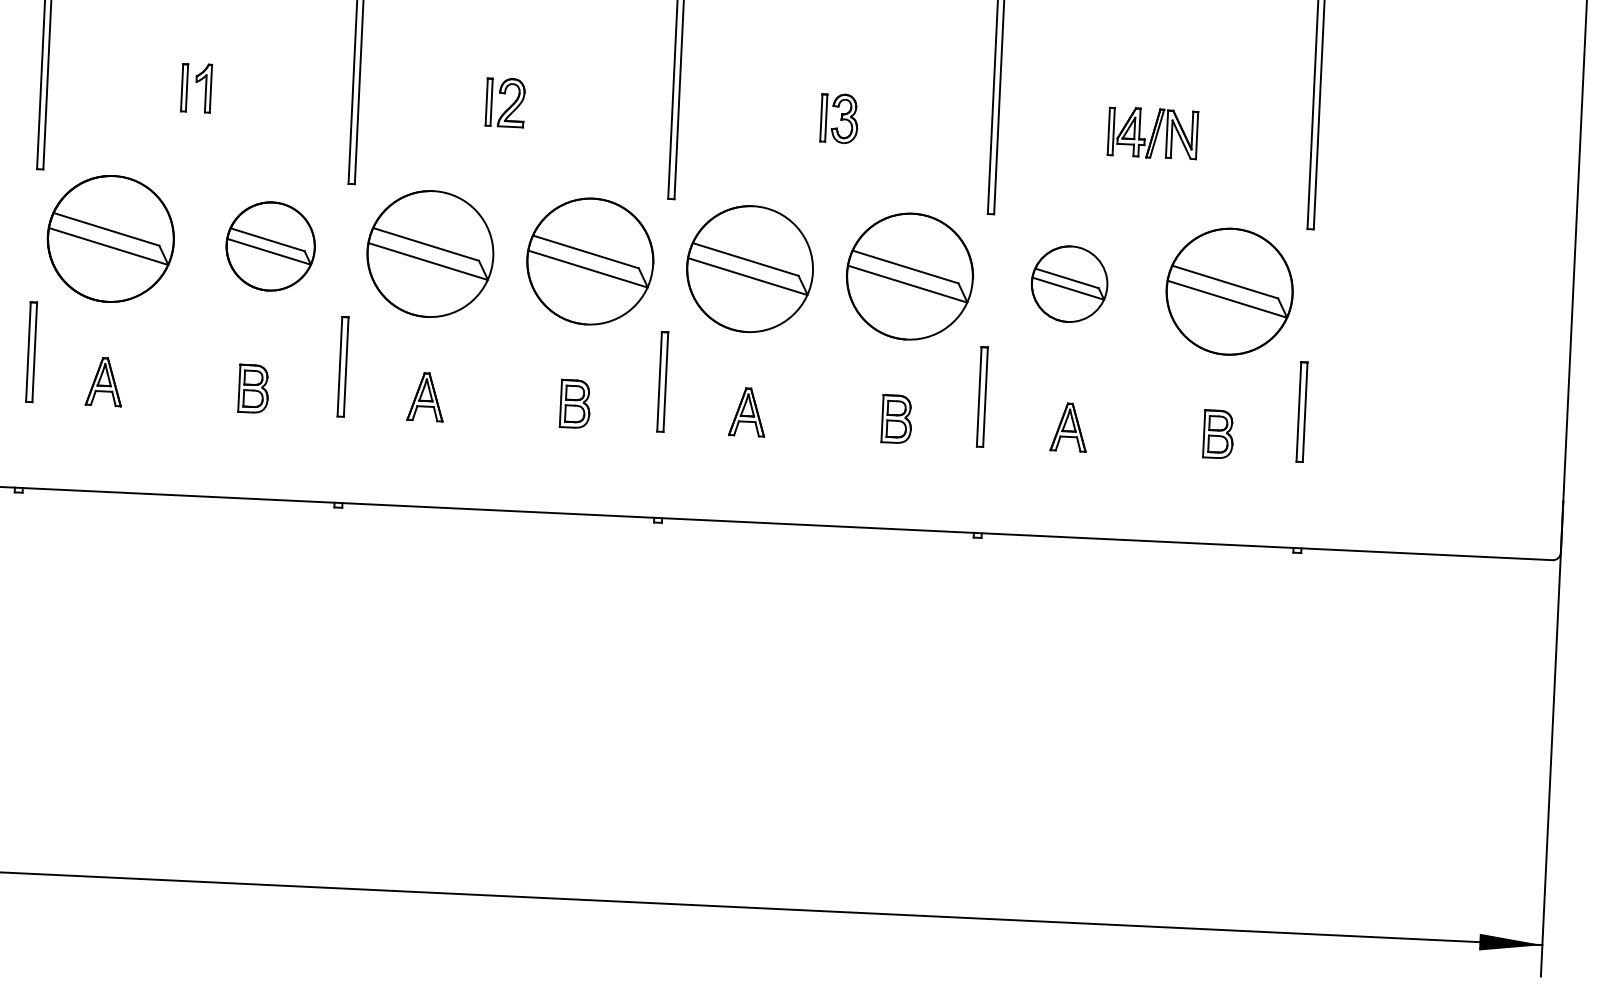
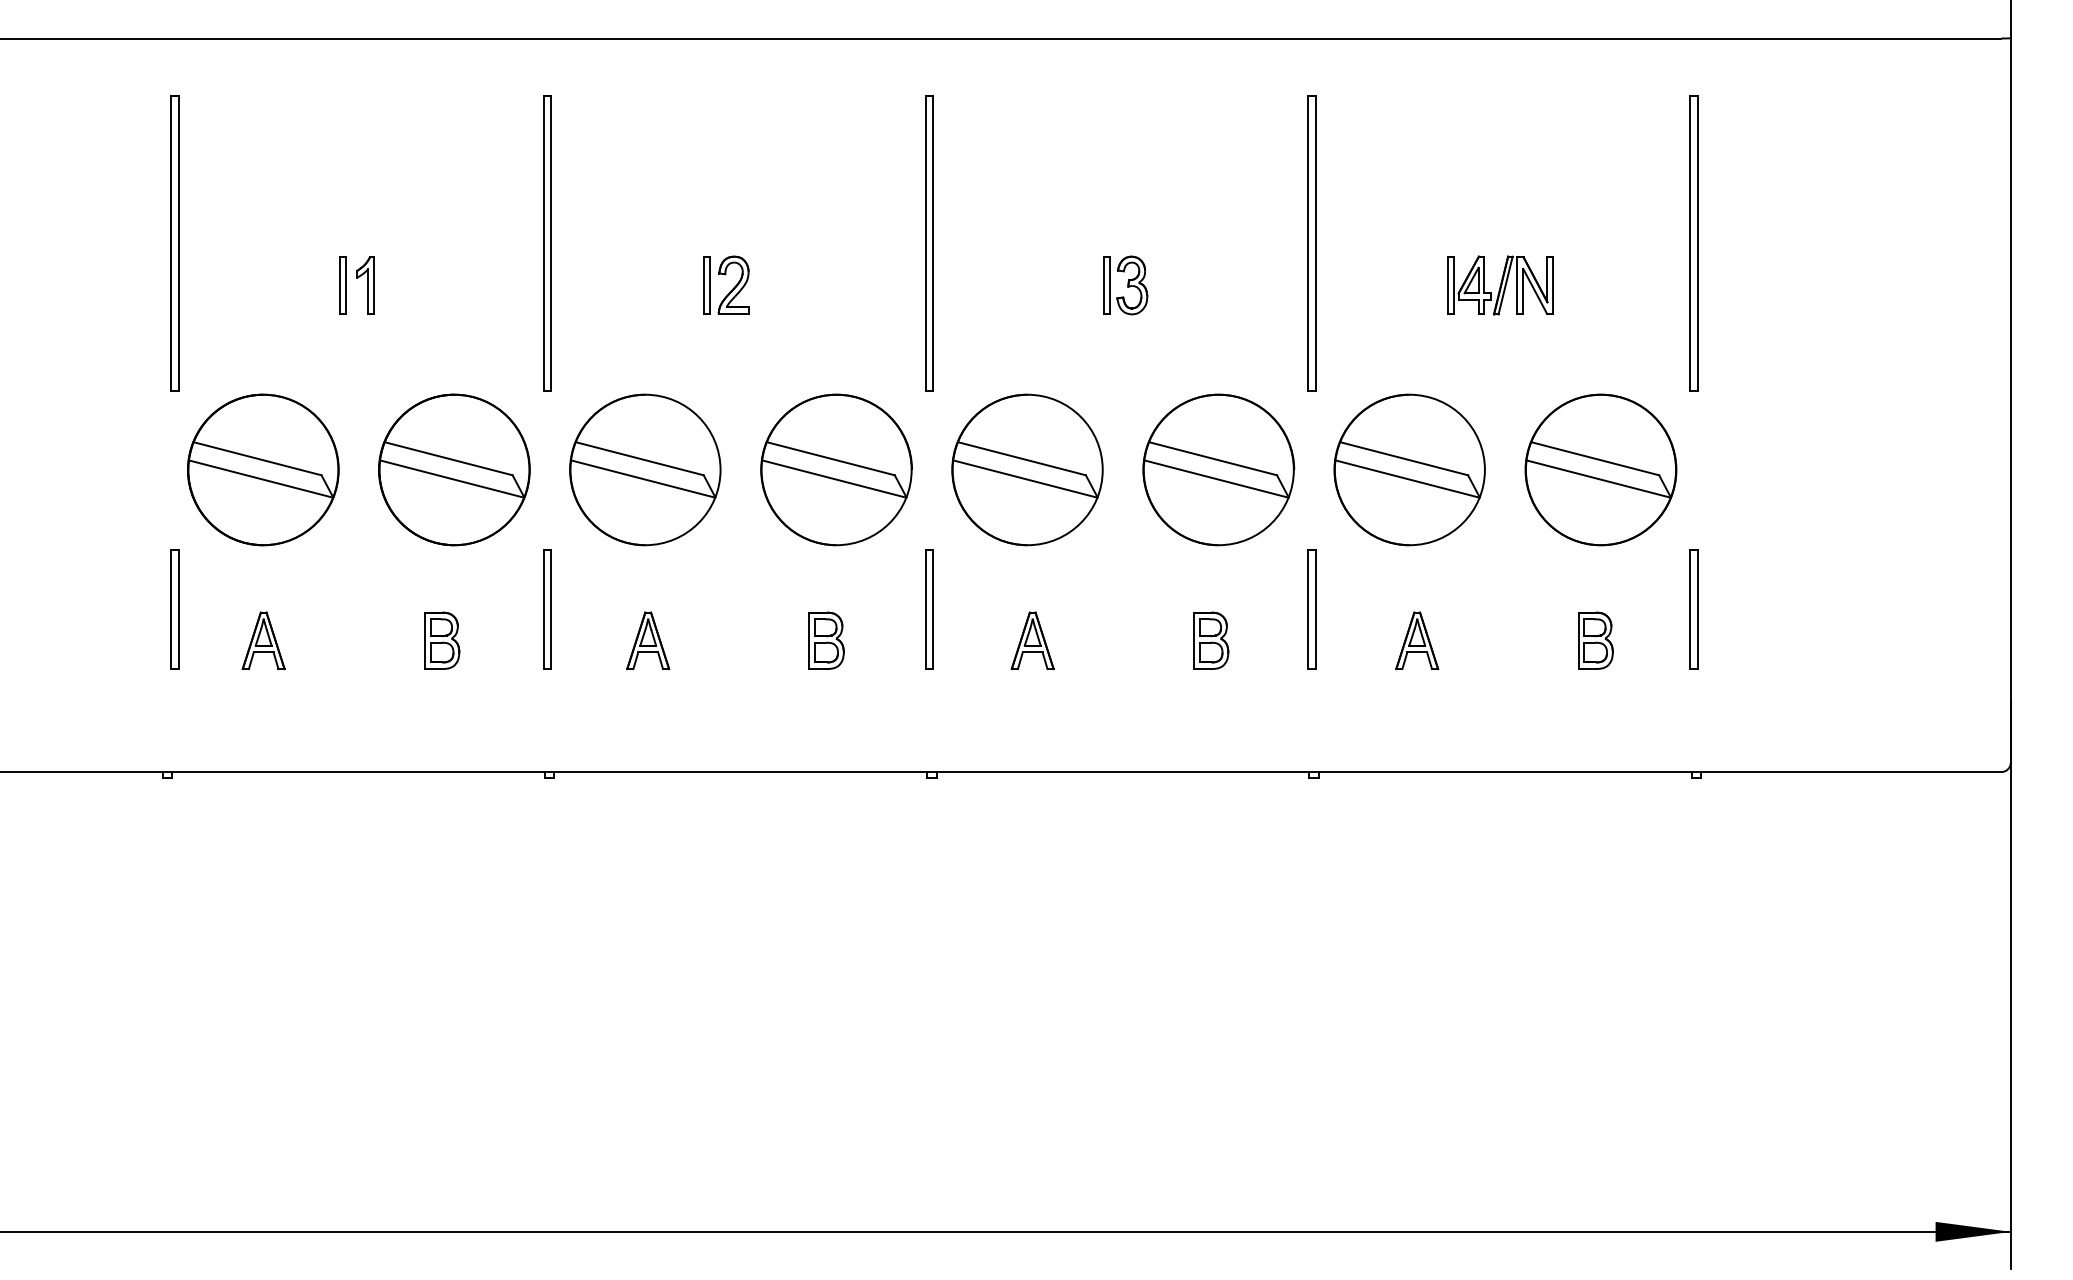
part: (270, 246) -> (454, 469), size x1.43
part: (1069, 283) -> (1409, 469), size x1.67

